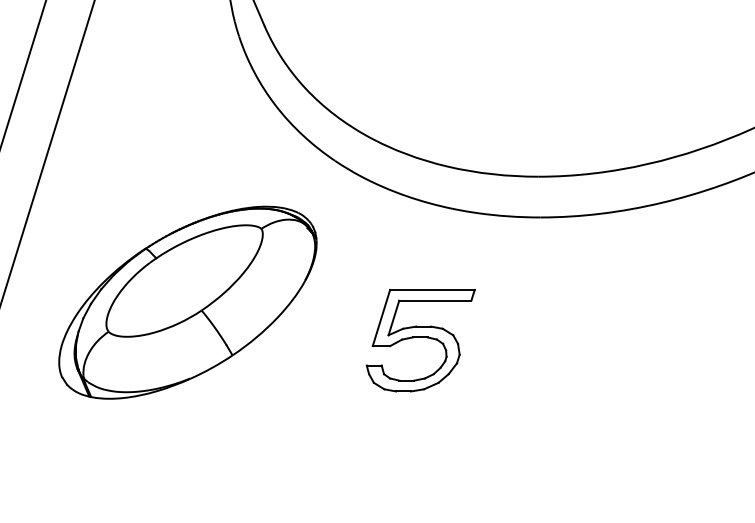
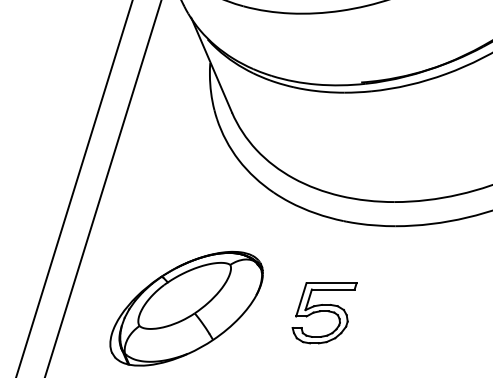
part: (187, 302) -> (186, 308), moved
part: (420, 341) -> (324, 313), moved

